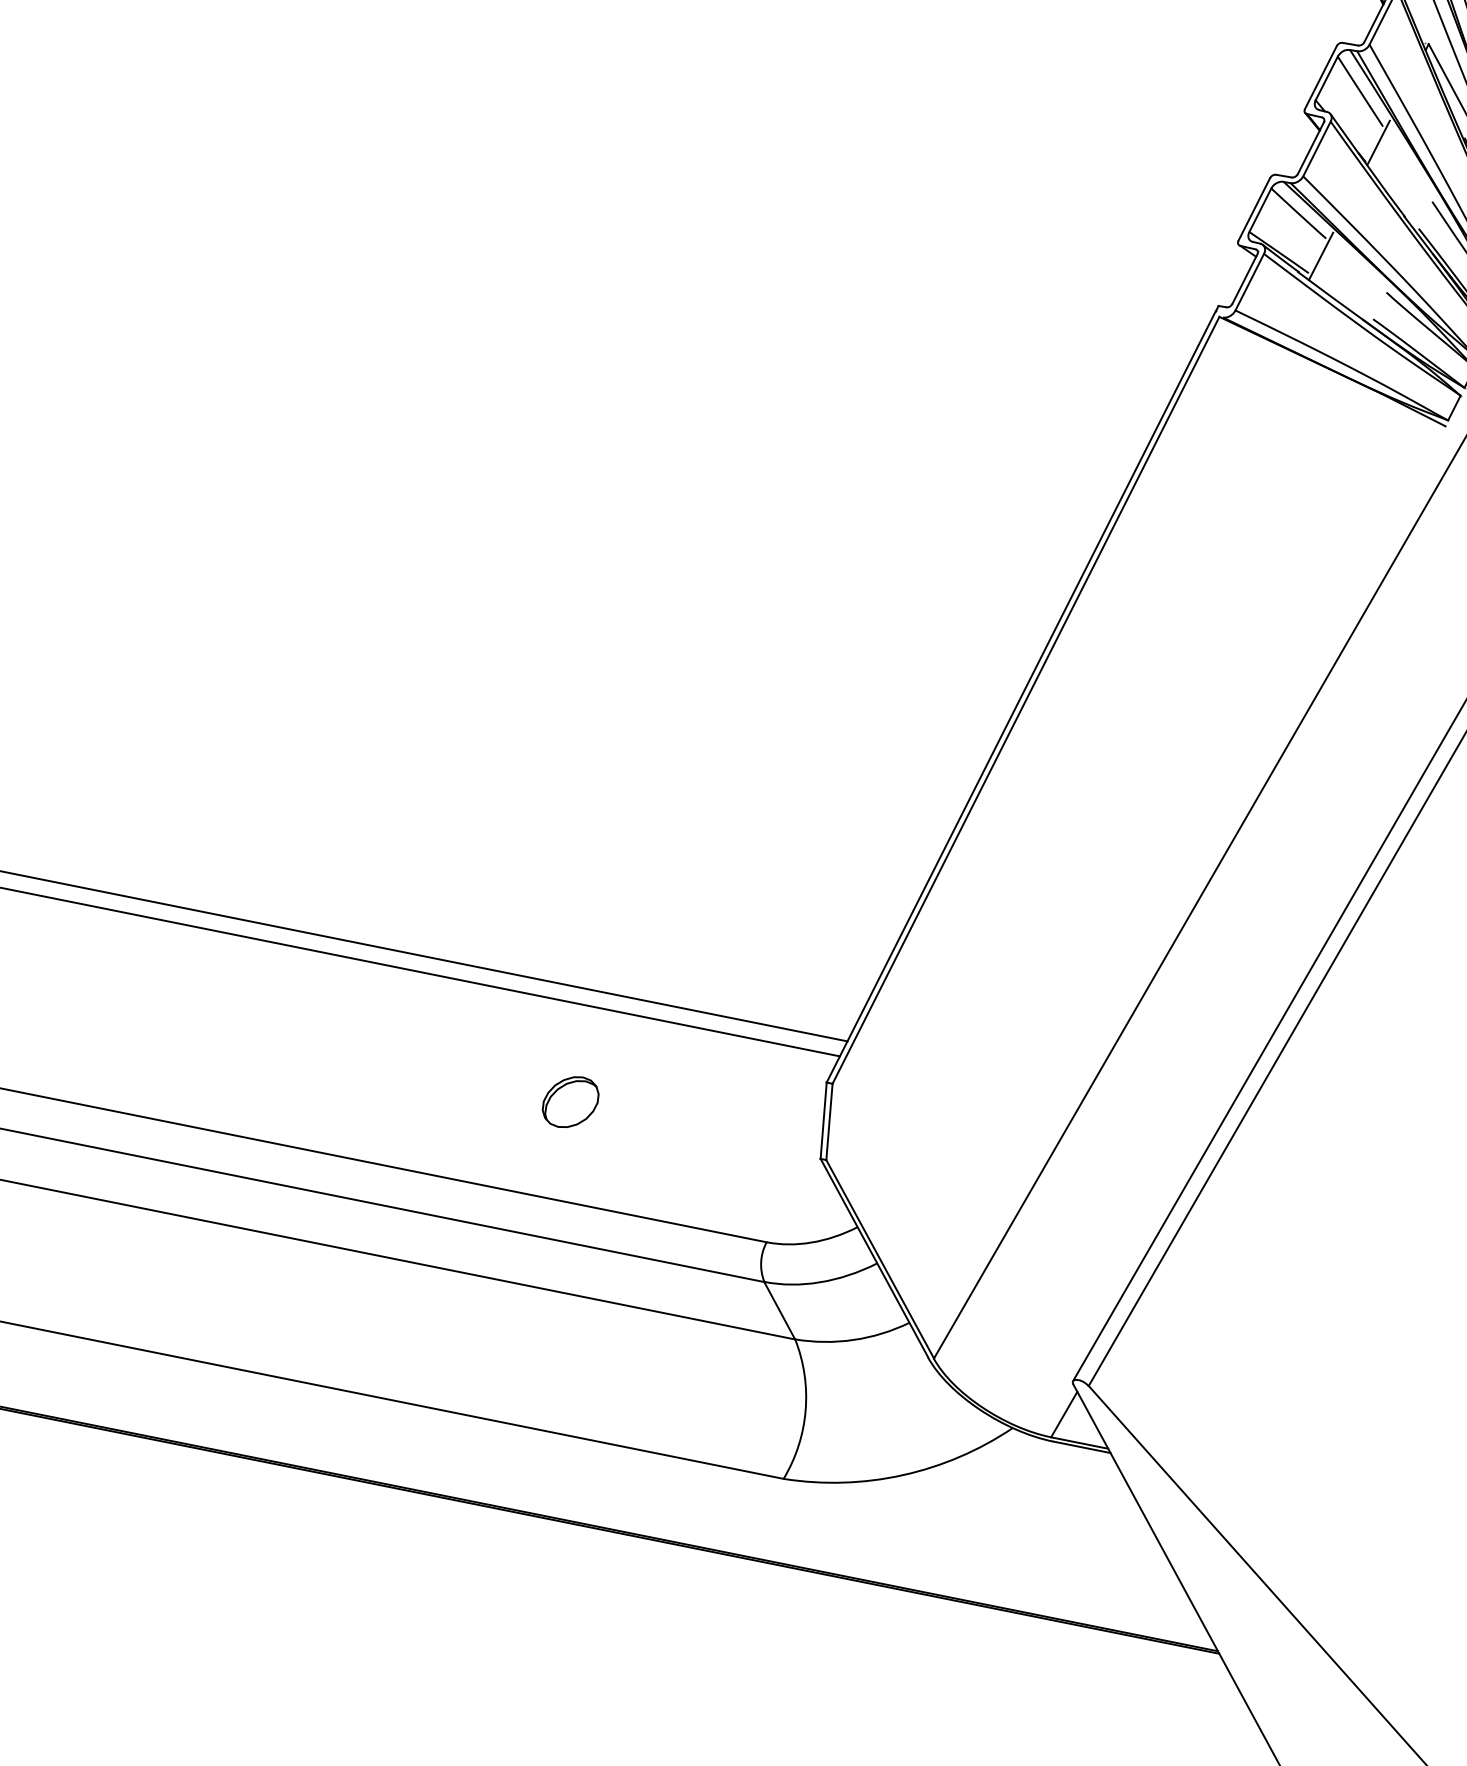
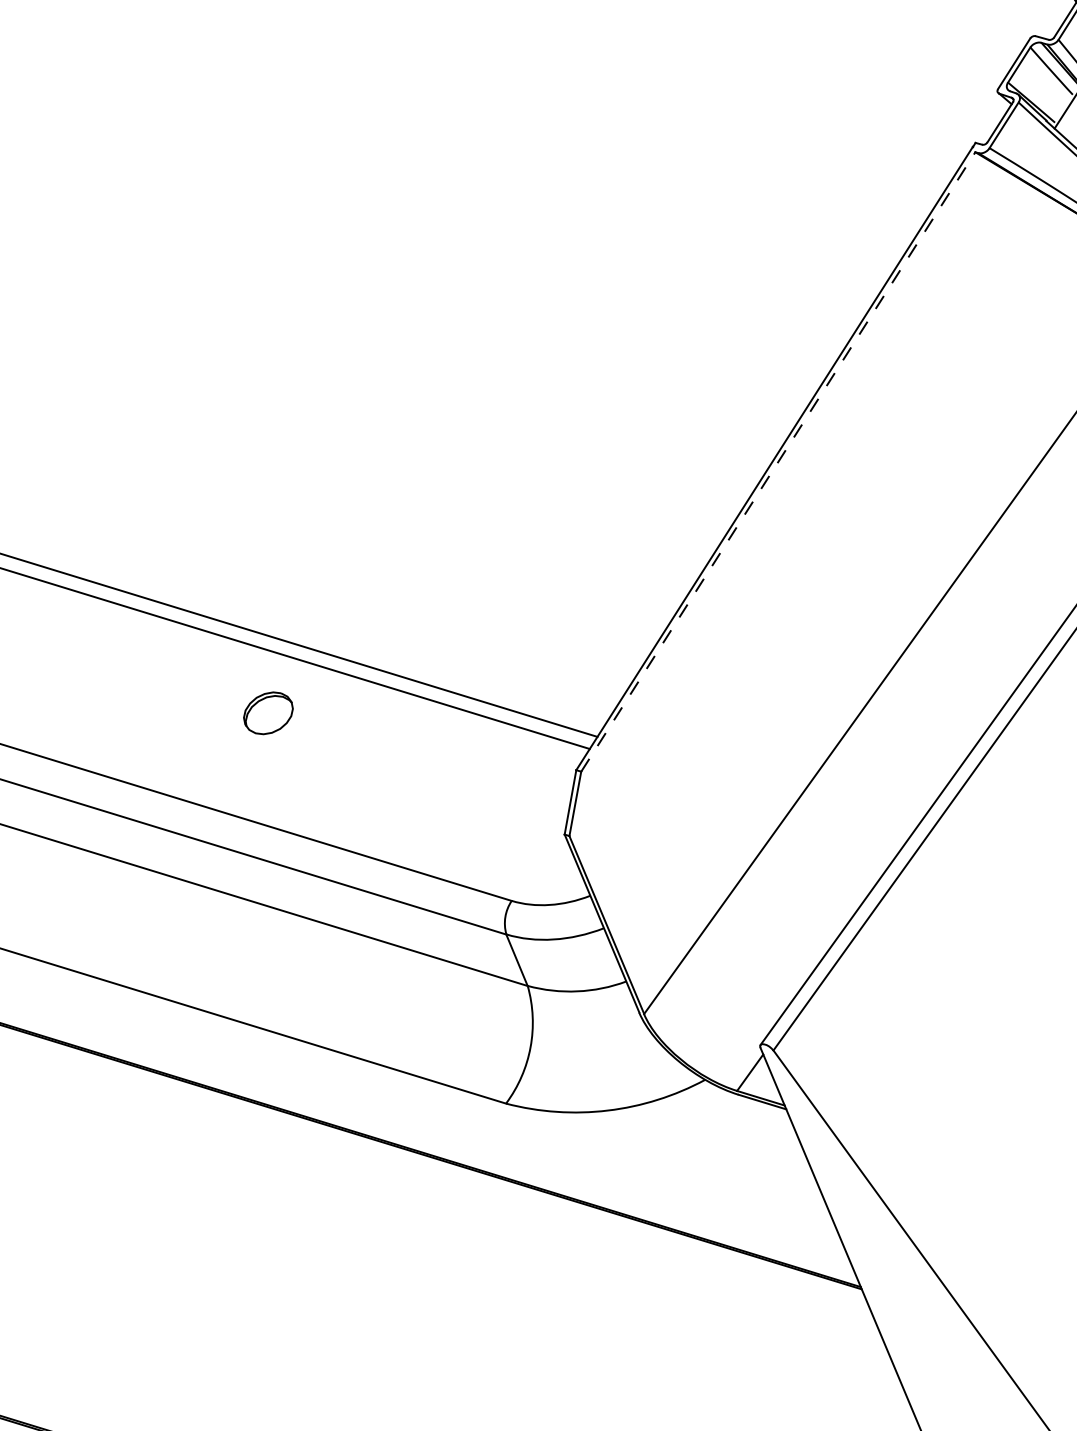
line: (1026, 699) -> (778, 461), solid -> dashed
part: (570, 1101) -> (268, 712), moved

